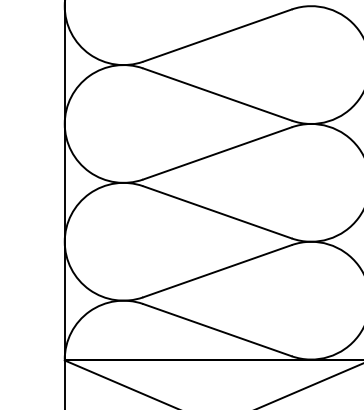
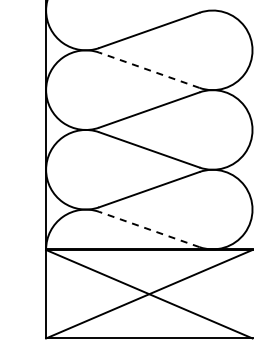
line: (216, 94) -> (148, 70), solid -> dashed
line: (216, 330) -> (148, 229), solid -> dashed

